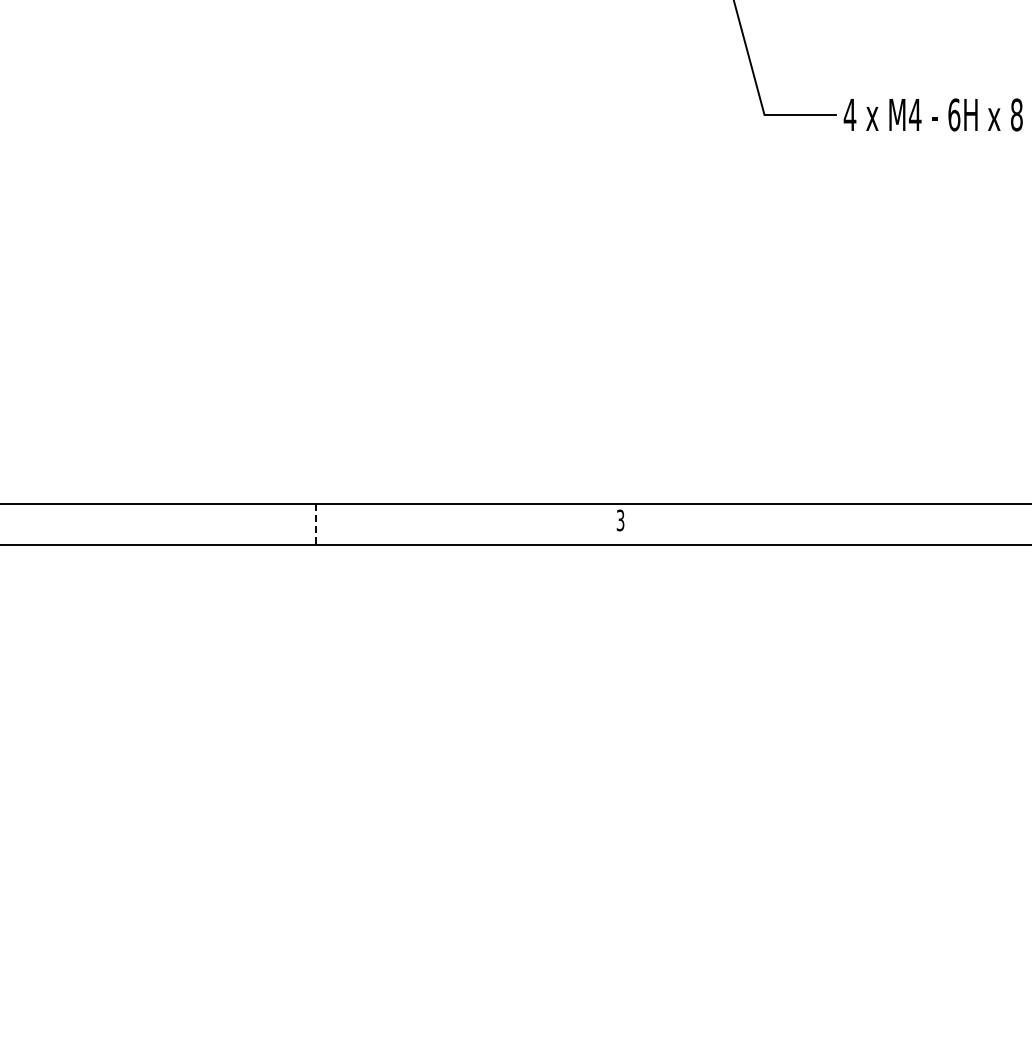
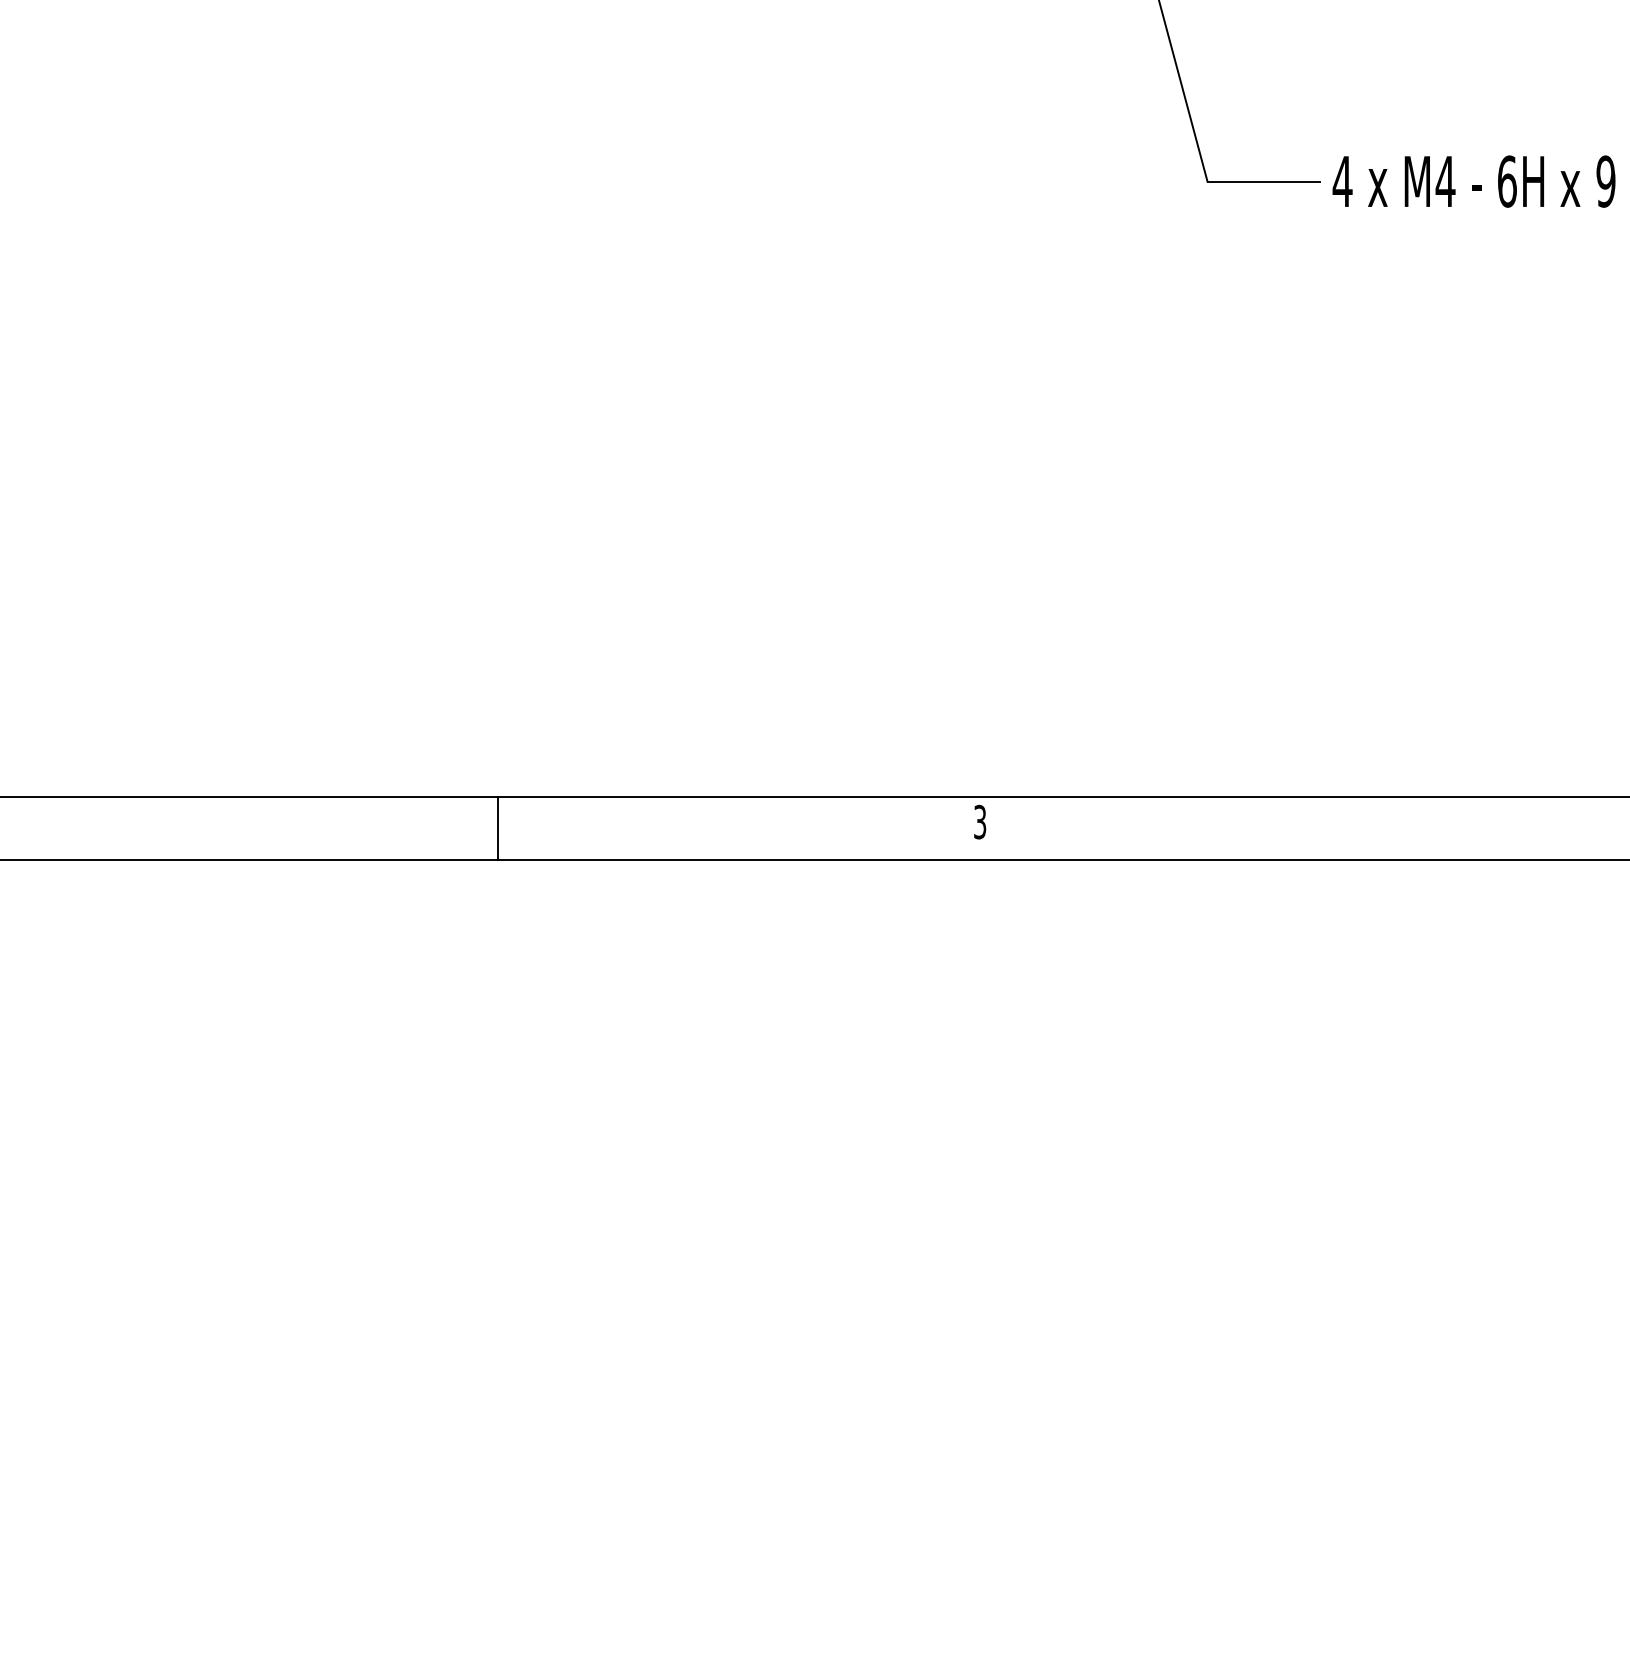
text: (1016, 114) -> (1605, 180), 8 -> 9
line: (315, 524) -> (498, 828), dashed -> solid

